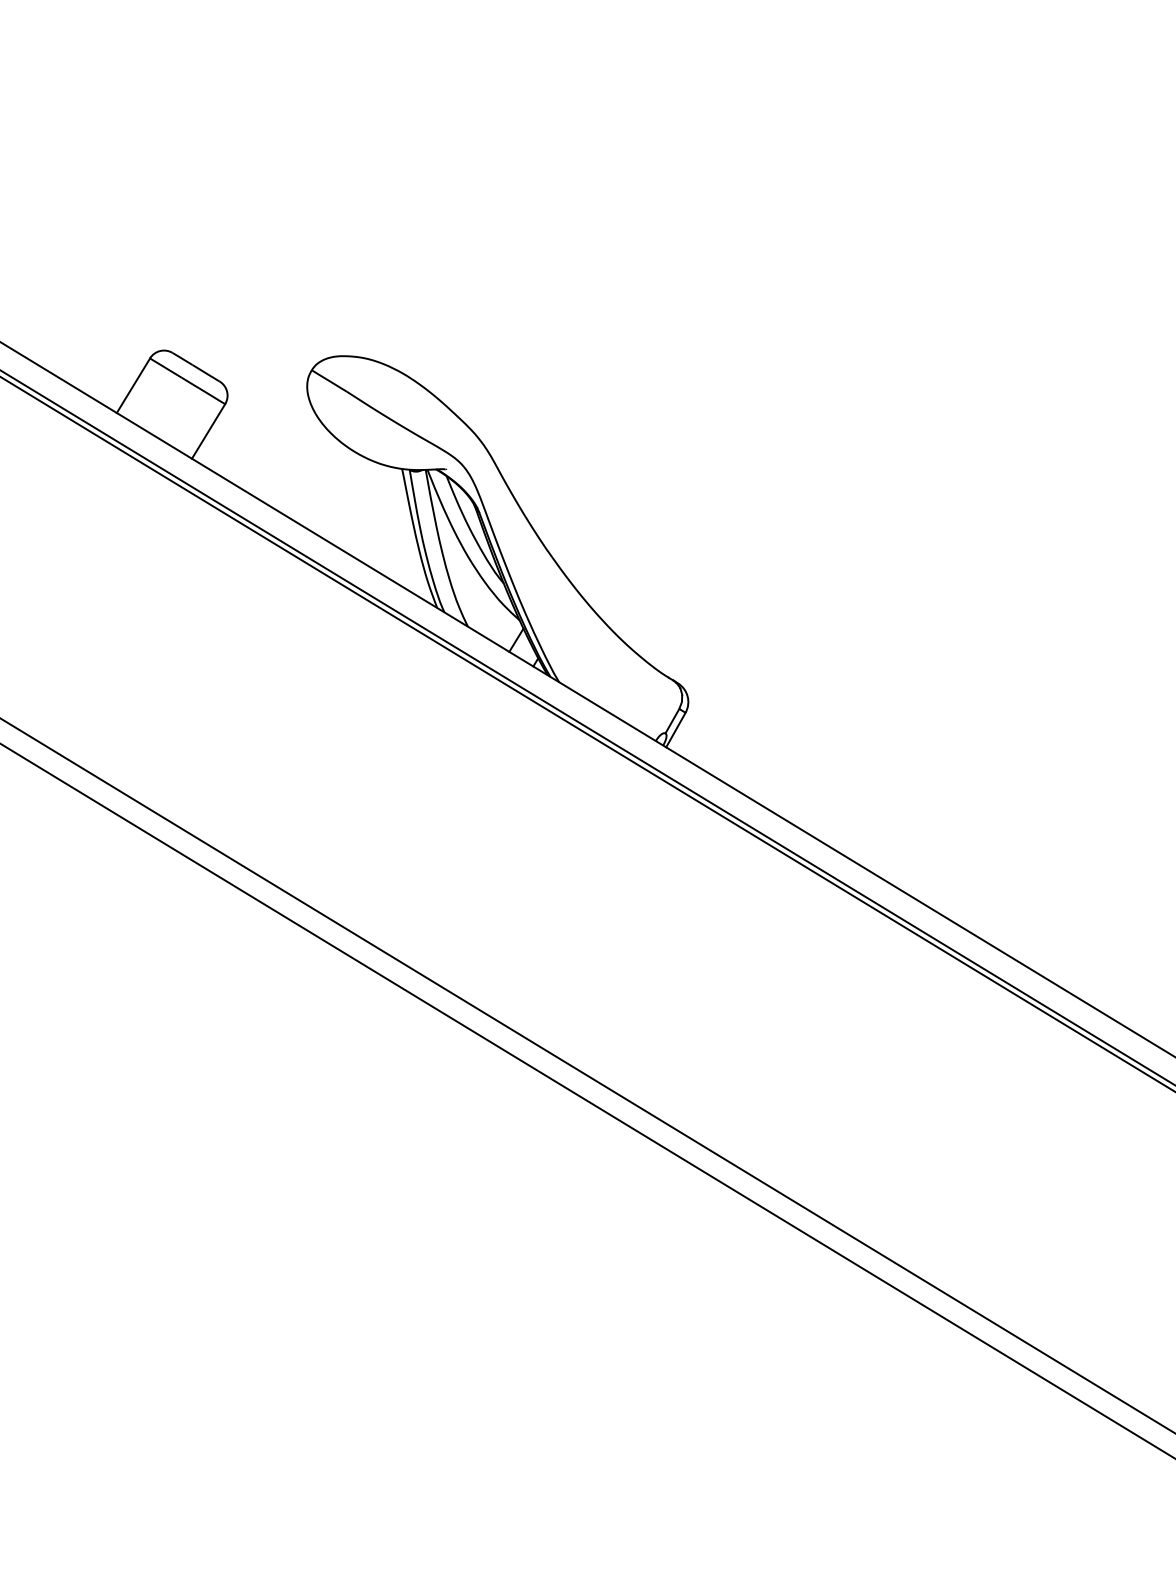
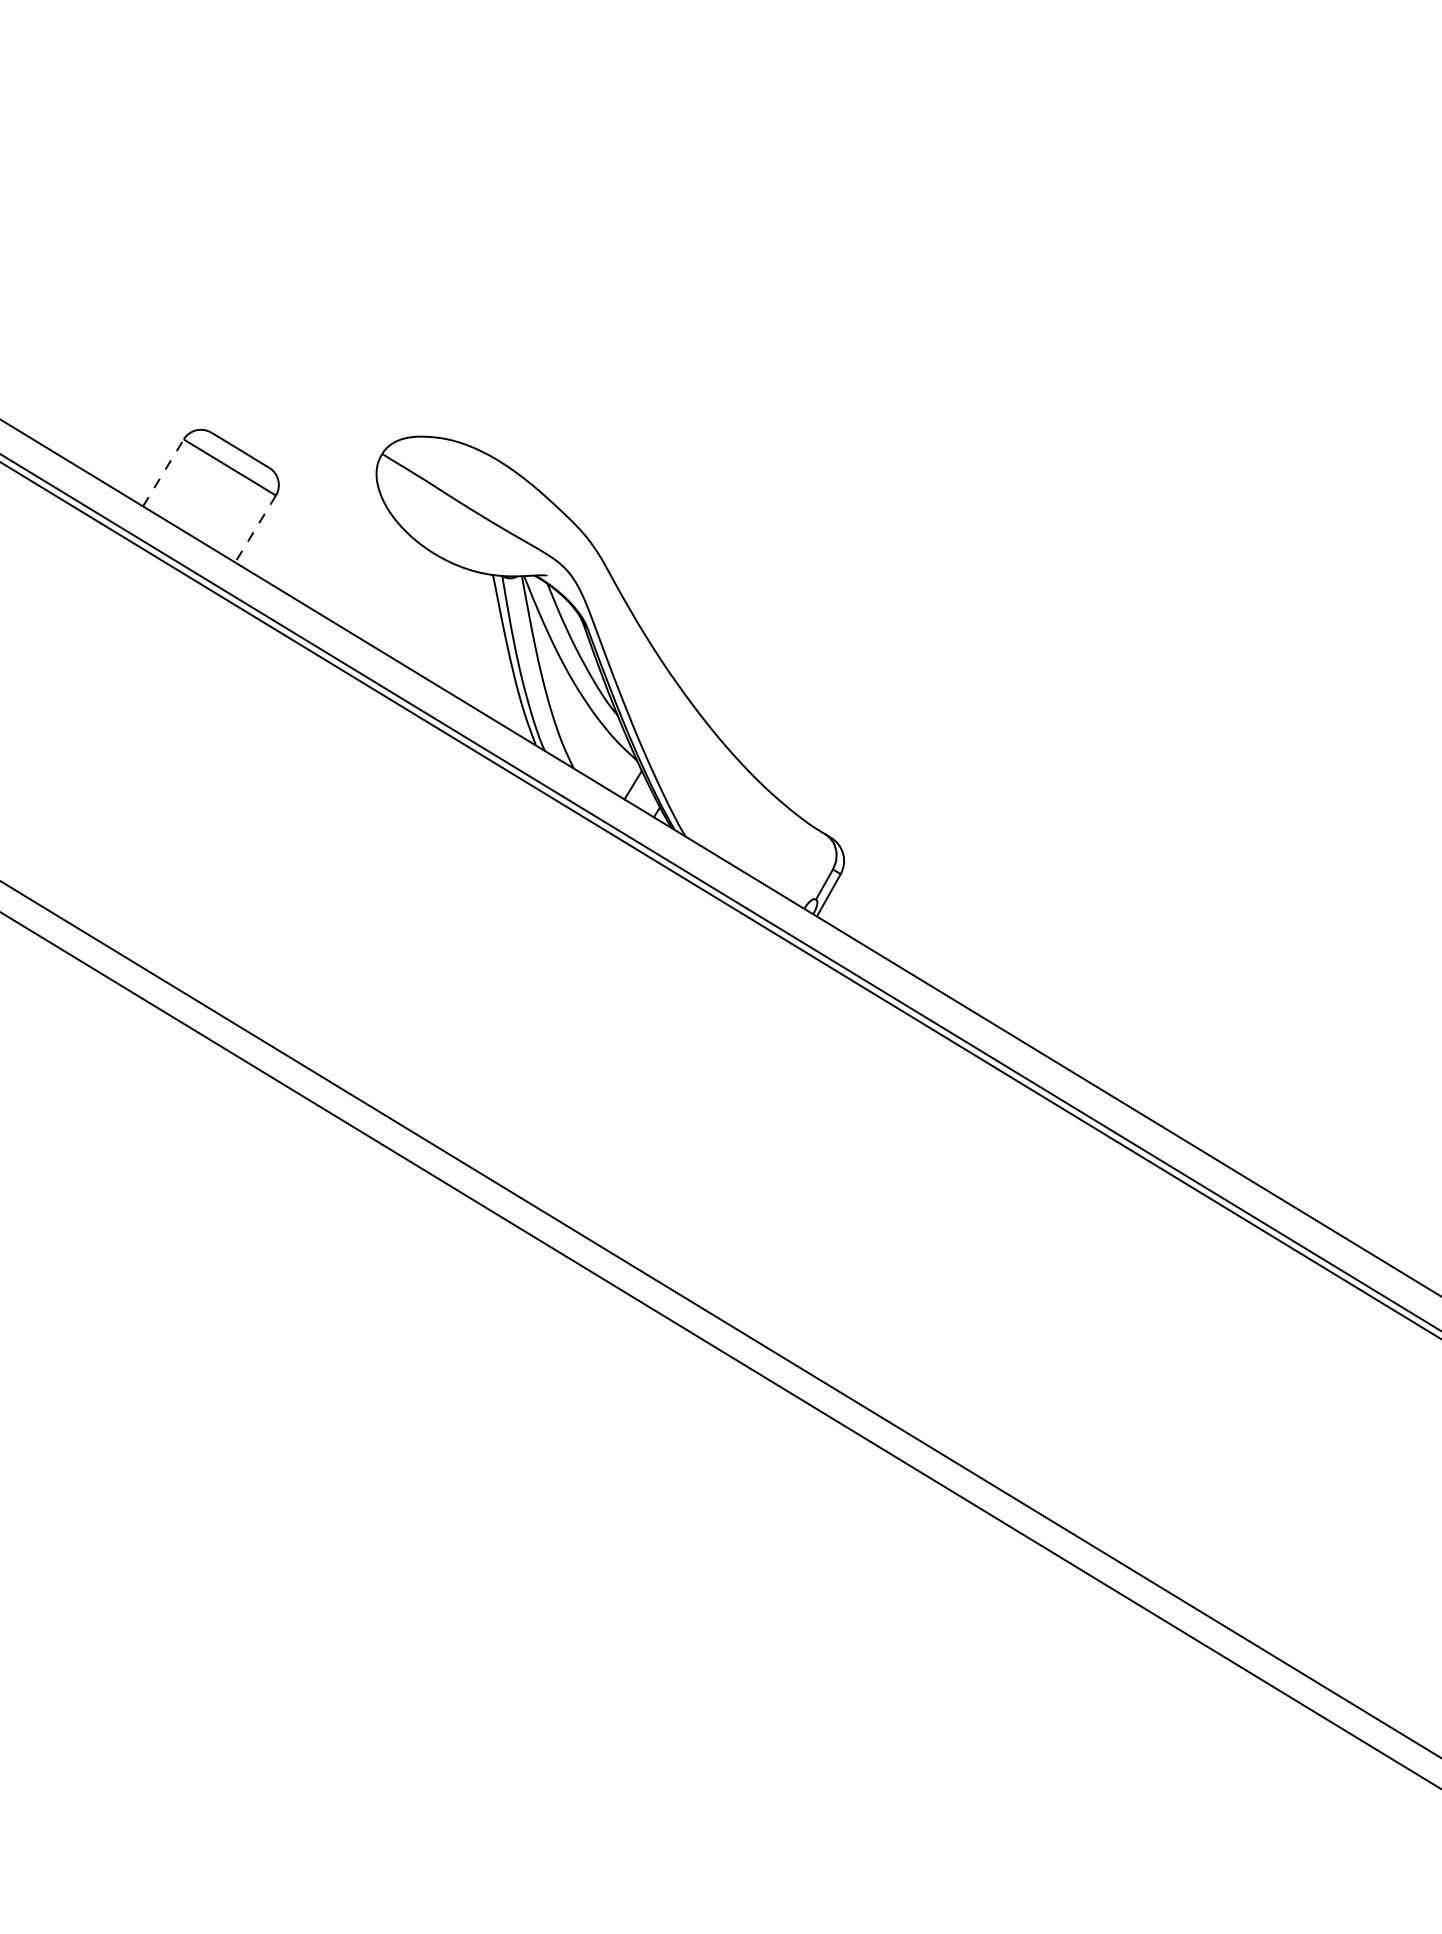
line: (133, 385) -> (163, 472), solid -> dashed
line: (208, 431) -> (255, 529), solid -> dashed

